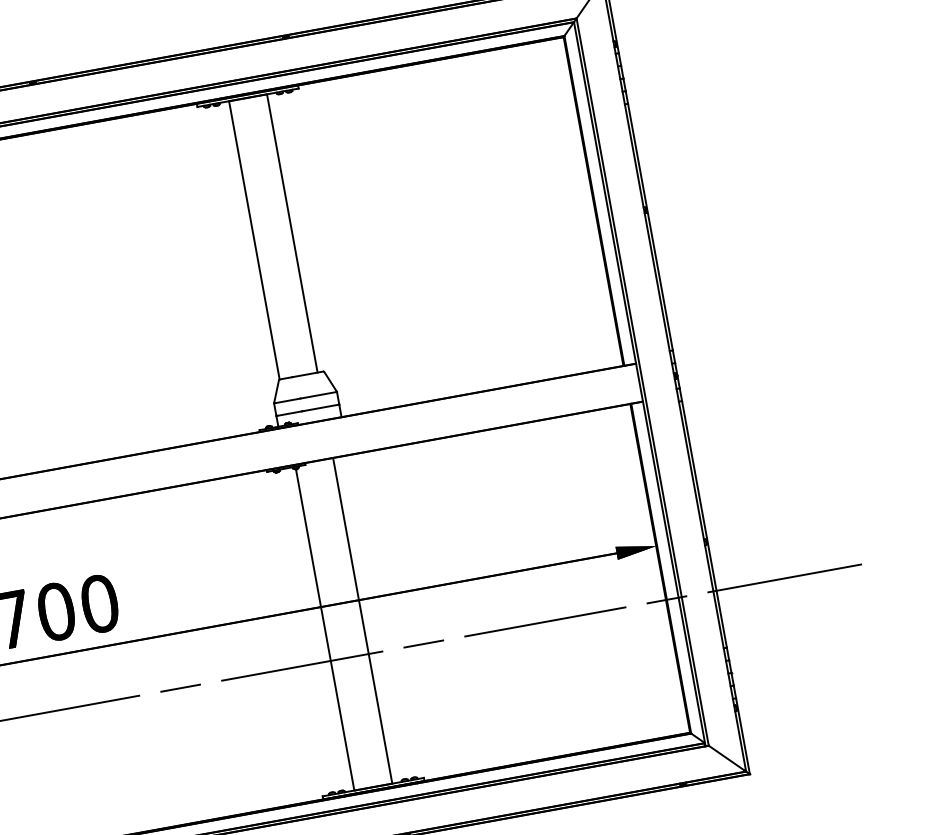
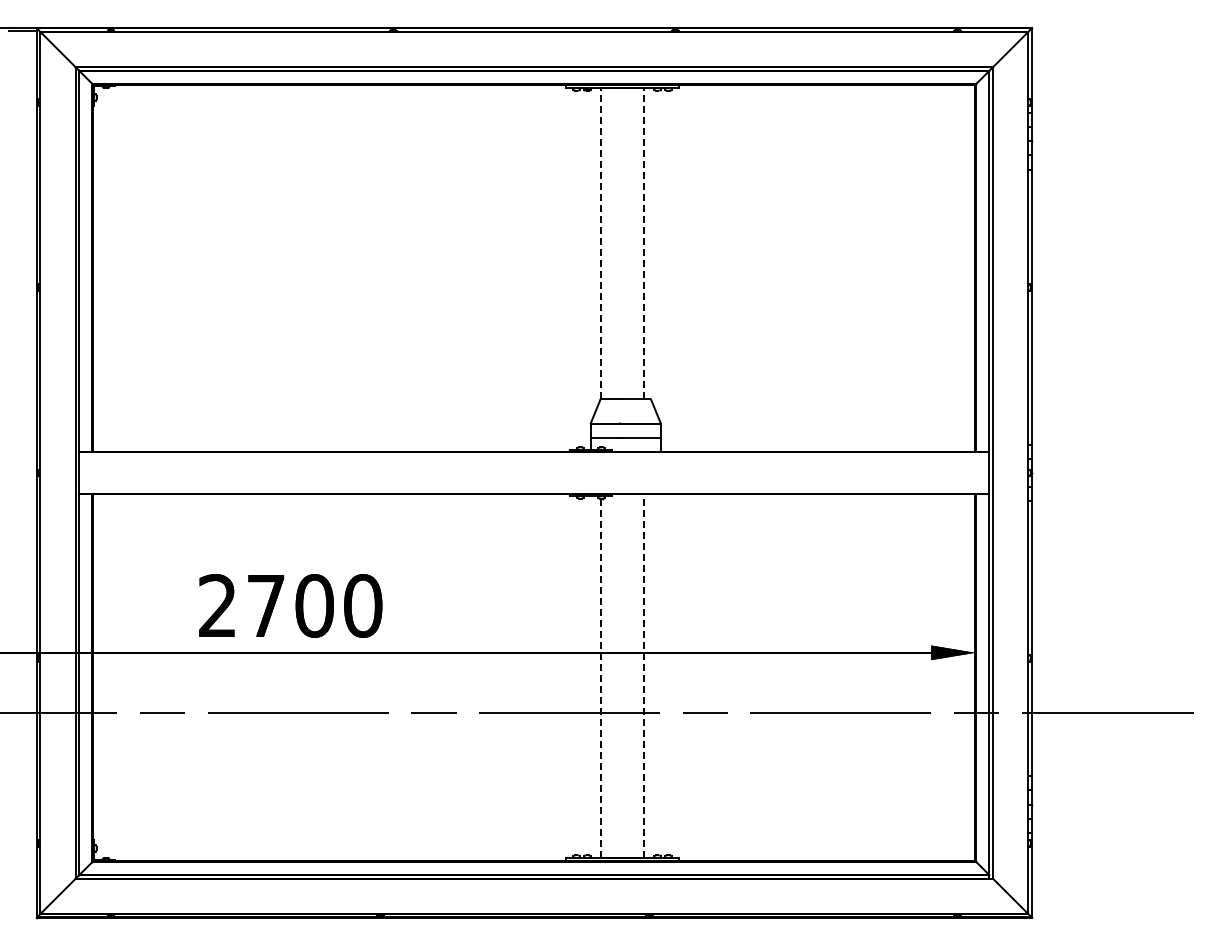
line: (292, 233) -> (643, 243), solid -> dashed
line: (254, 240) -> (601, 243), solid -> dashed
line: (362, 620) -> (643, 675), solid -> dashed
line: (325, 629) -> (601, 677), solid -> dashed

